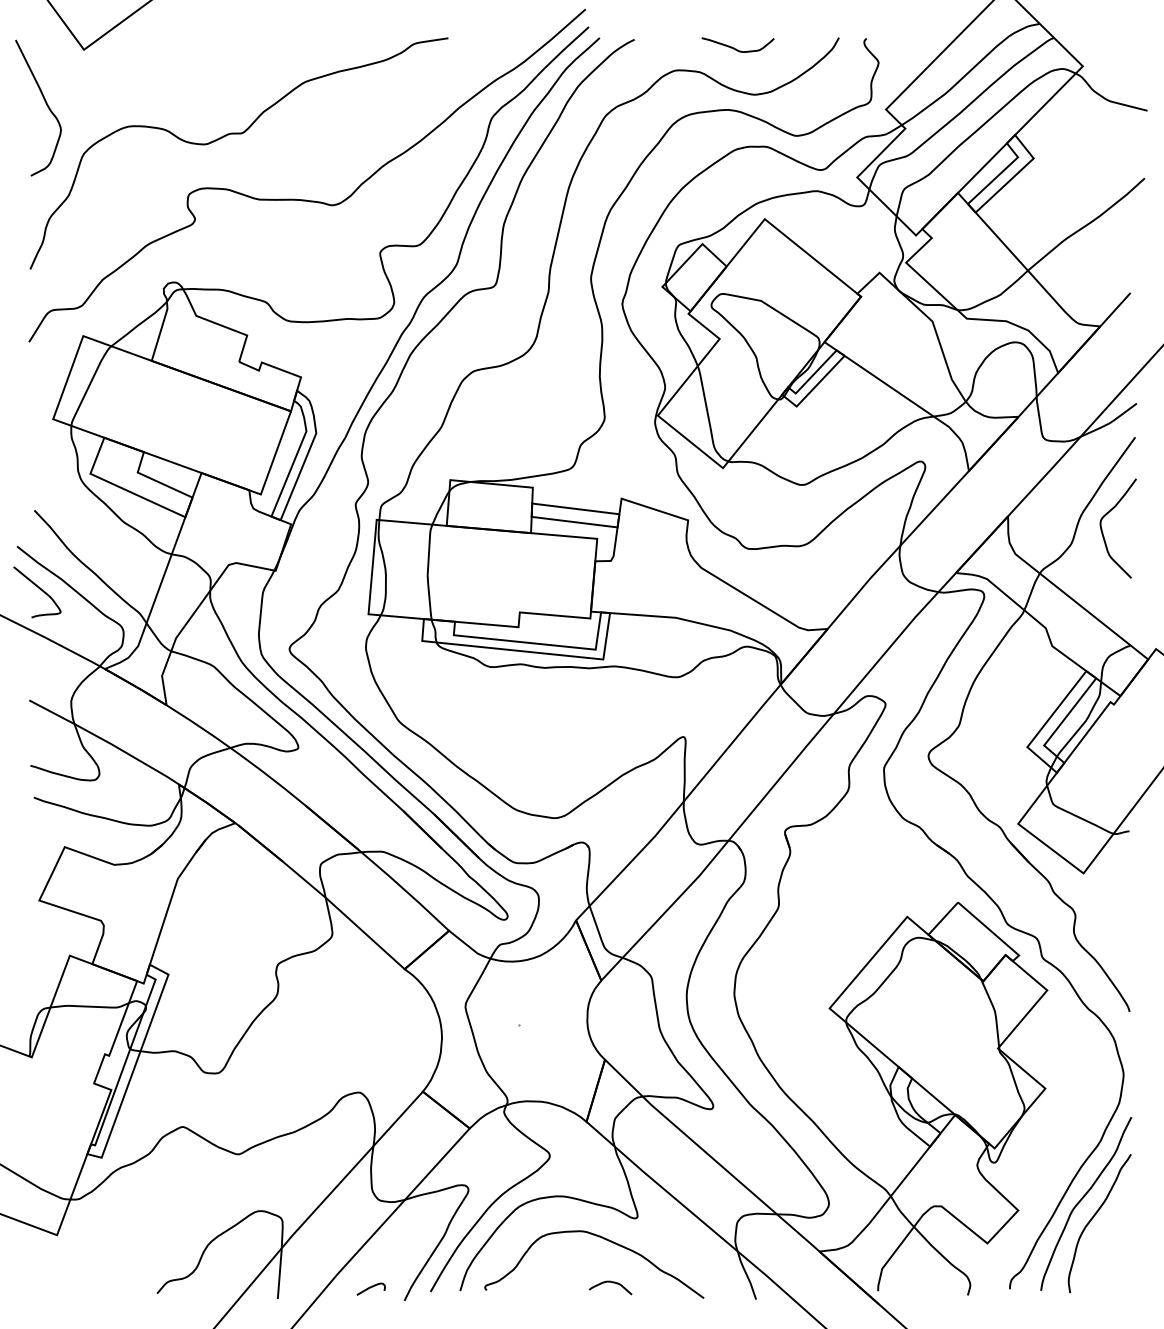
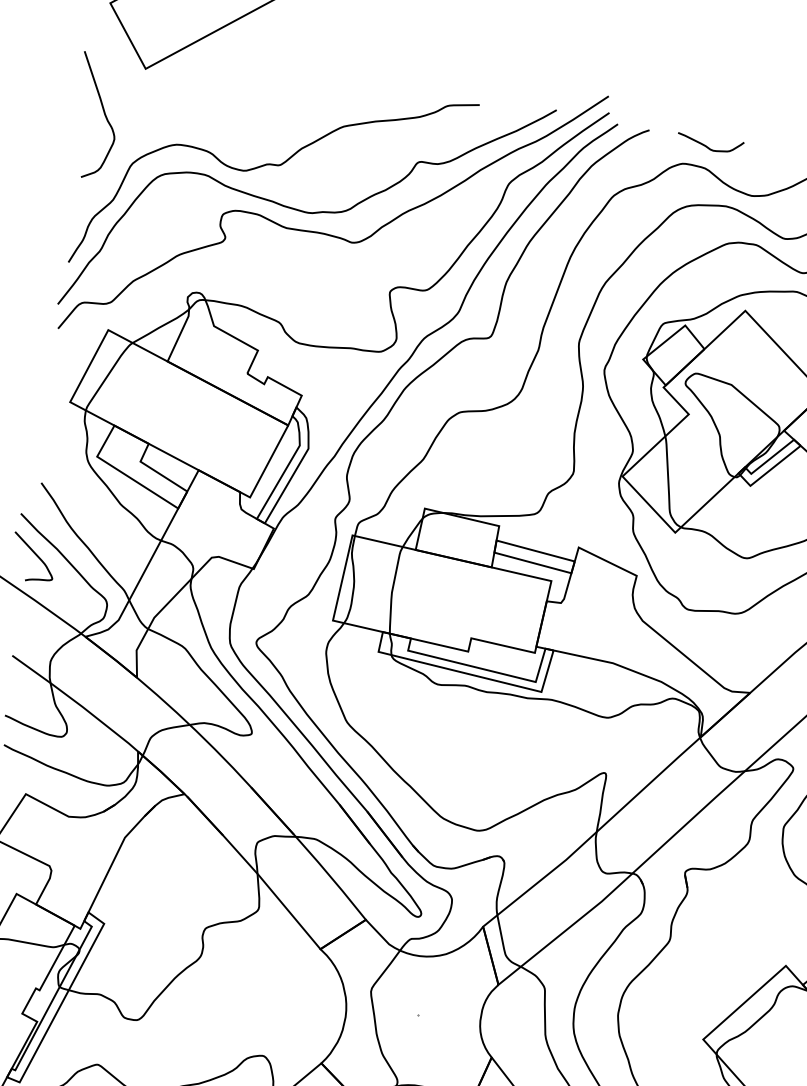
curve: (736, 48) -> (708, 146), moved
curve: (278, 178) -> (306, 211), added

